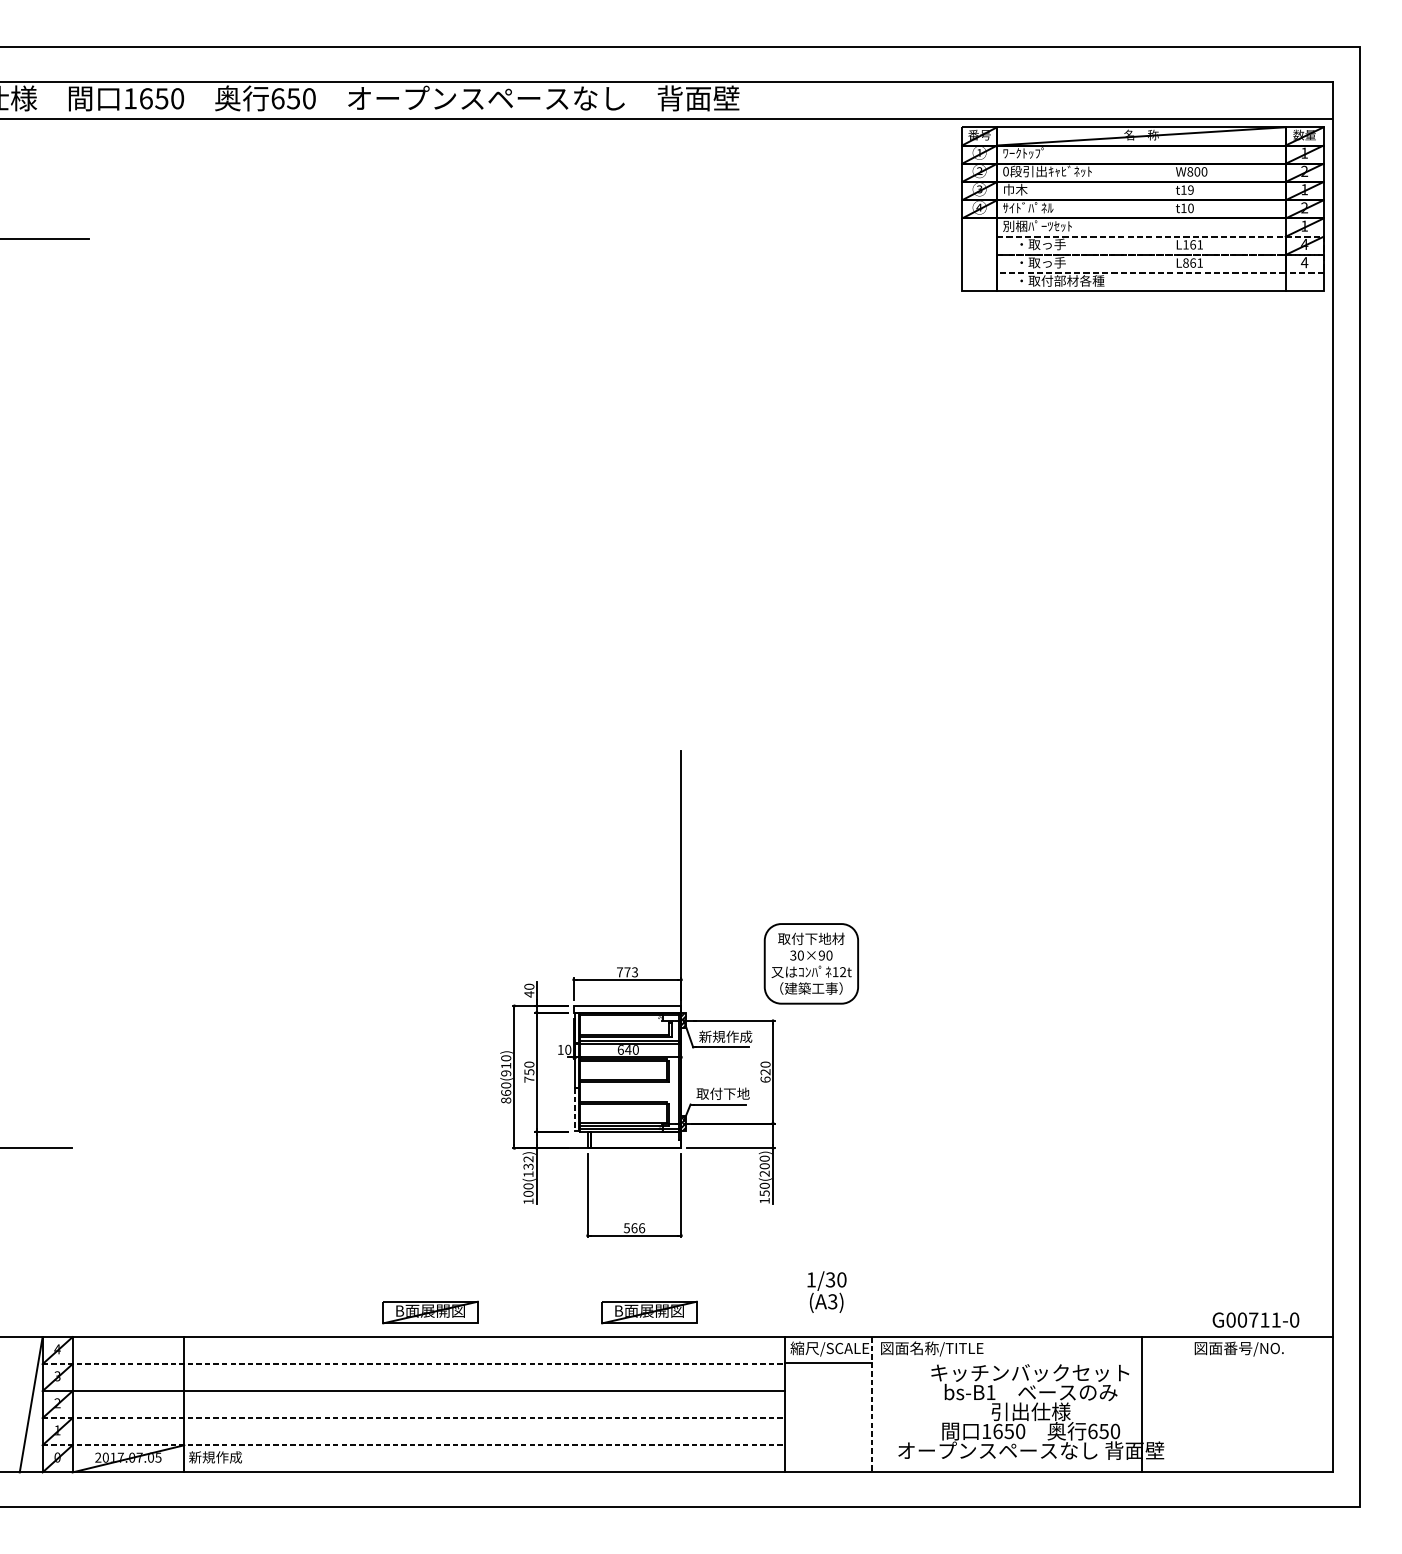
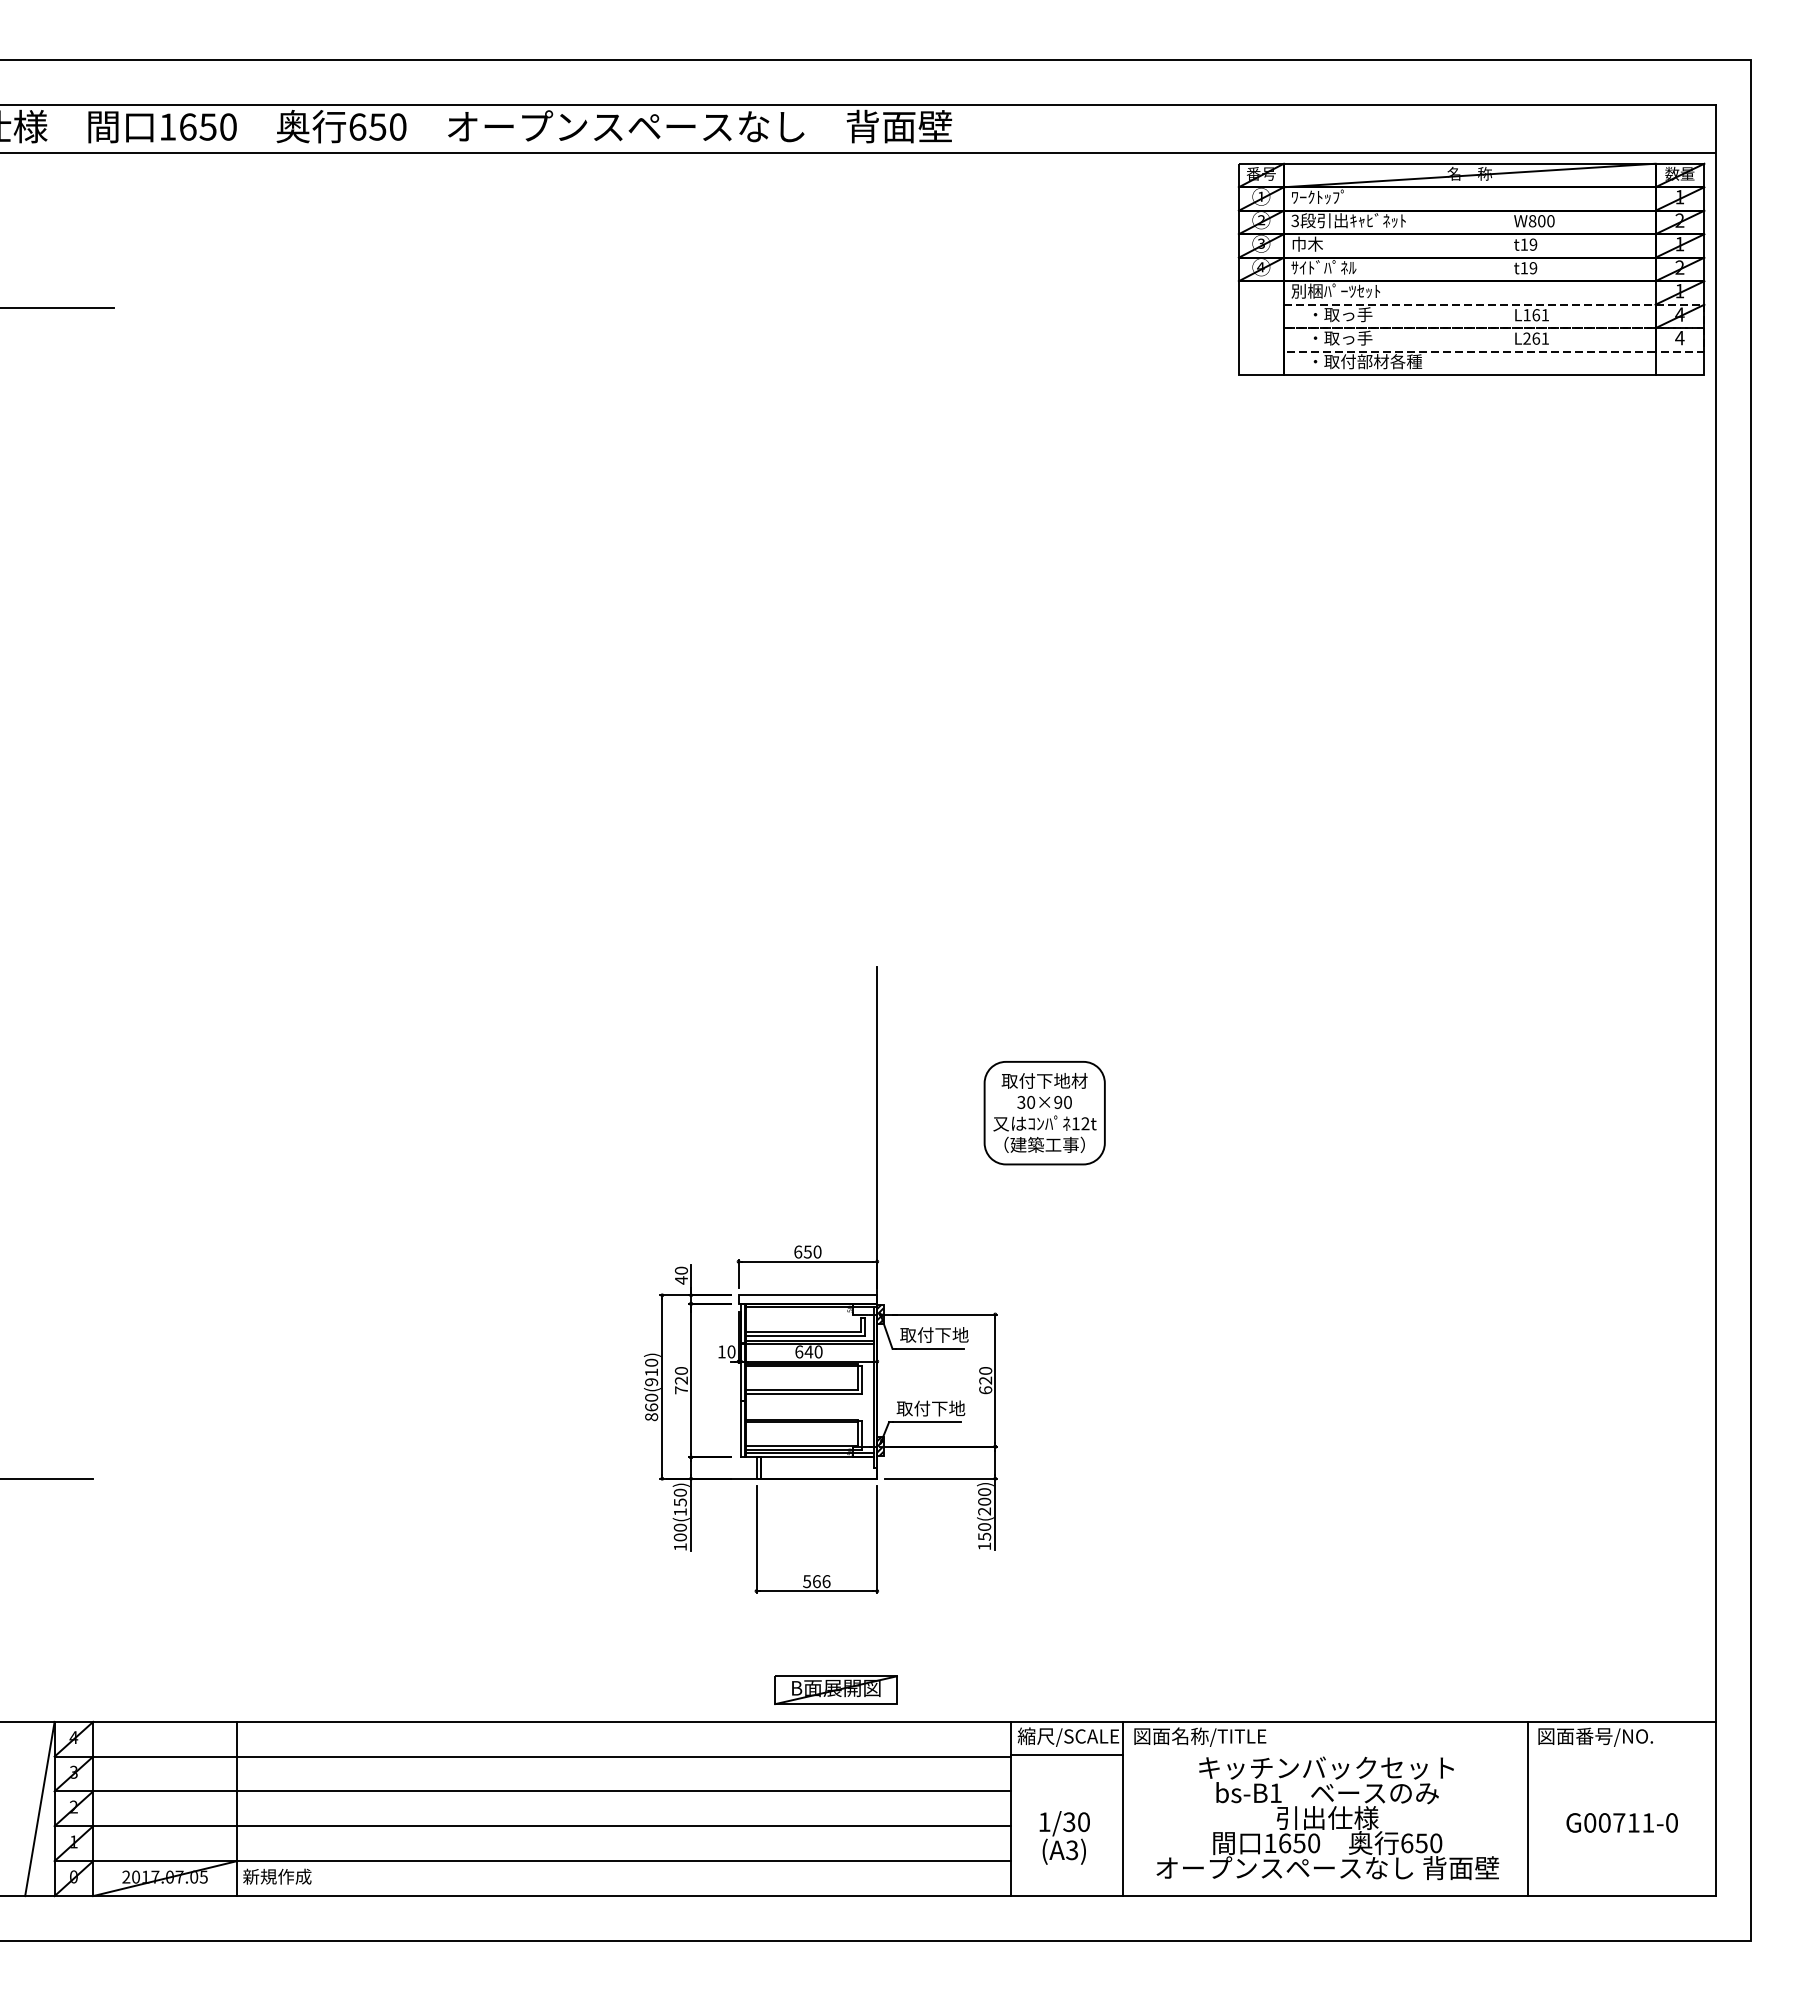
text: (1006, 171) -> (1295, 220), 0 -> 3
text: (1190, 208) -> (1533, 268), t10 -> t19
text: (1185, 262) -> (1526, 338), L861 -> L261
part: (811, 964) -> (1044, 1113), moved
text: (627, 971) -> (807, 1251), 773 -> 650
text: (725, 1036) -> (934, 1334), 新規作成 -> 取付下地
text: (528, 1072) -> (680, 1380), 750 -> 720
line: (575, 1110) -> (740, 1429), dashed -> solid
text: (527, 1162) -> (679, 1497), 100(132) -> 100(150)
text: (826, 1291) -> (1064, 1837), moved
part: (430, 1312) -> (553, 1689), removed
text: (1255, 1319) -> (1621, 1822), moved
line: (414, 1364) -> (533, 1756), dashed -> solid
line: (1142, 1404) -> (1528, 1808), moved
line: (871, 1405) -> (1122, 1809), dashed -> solid
line: (414, 1418) -> (533, 1826), dashed -> solid
line: (414, 1445) -> (533, 1861), dashed -> solid

